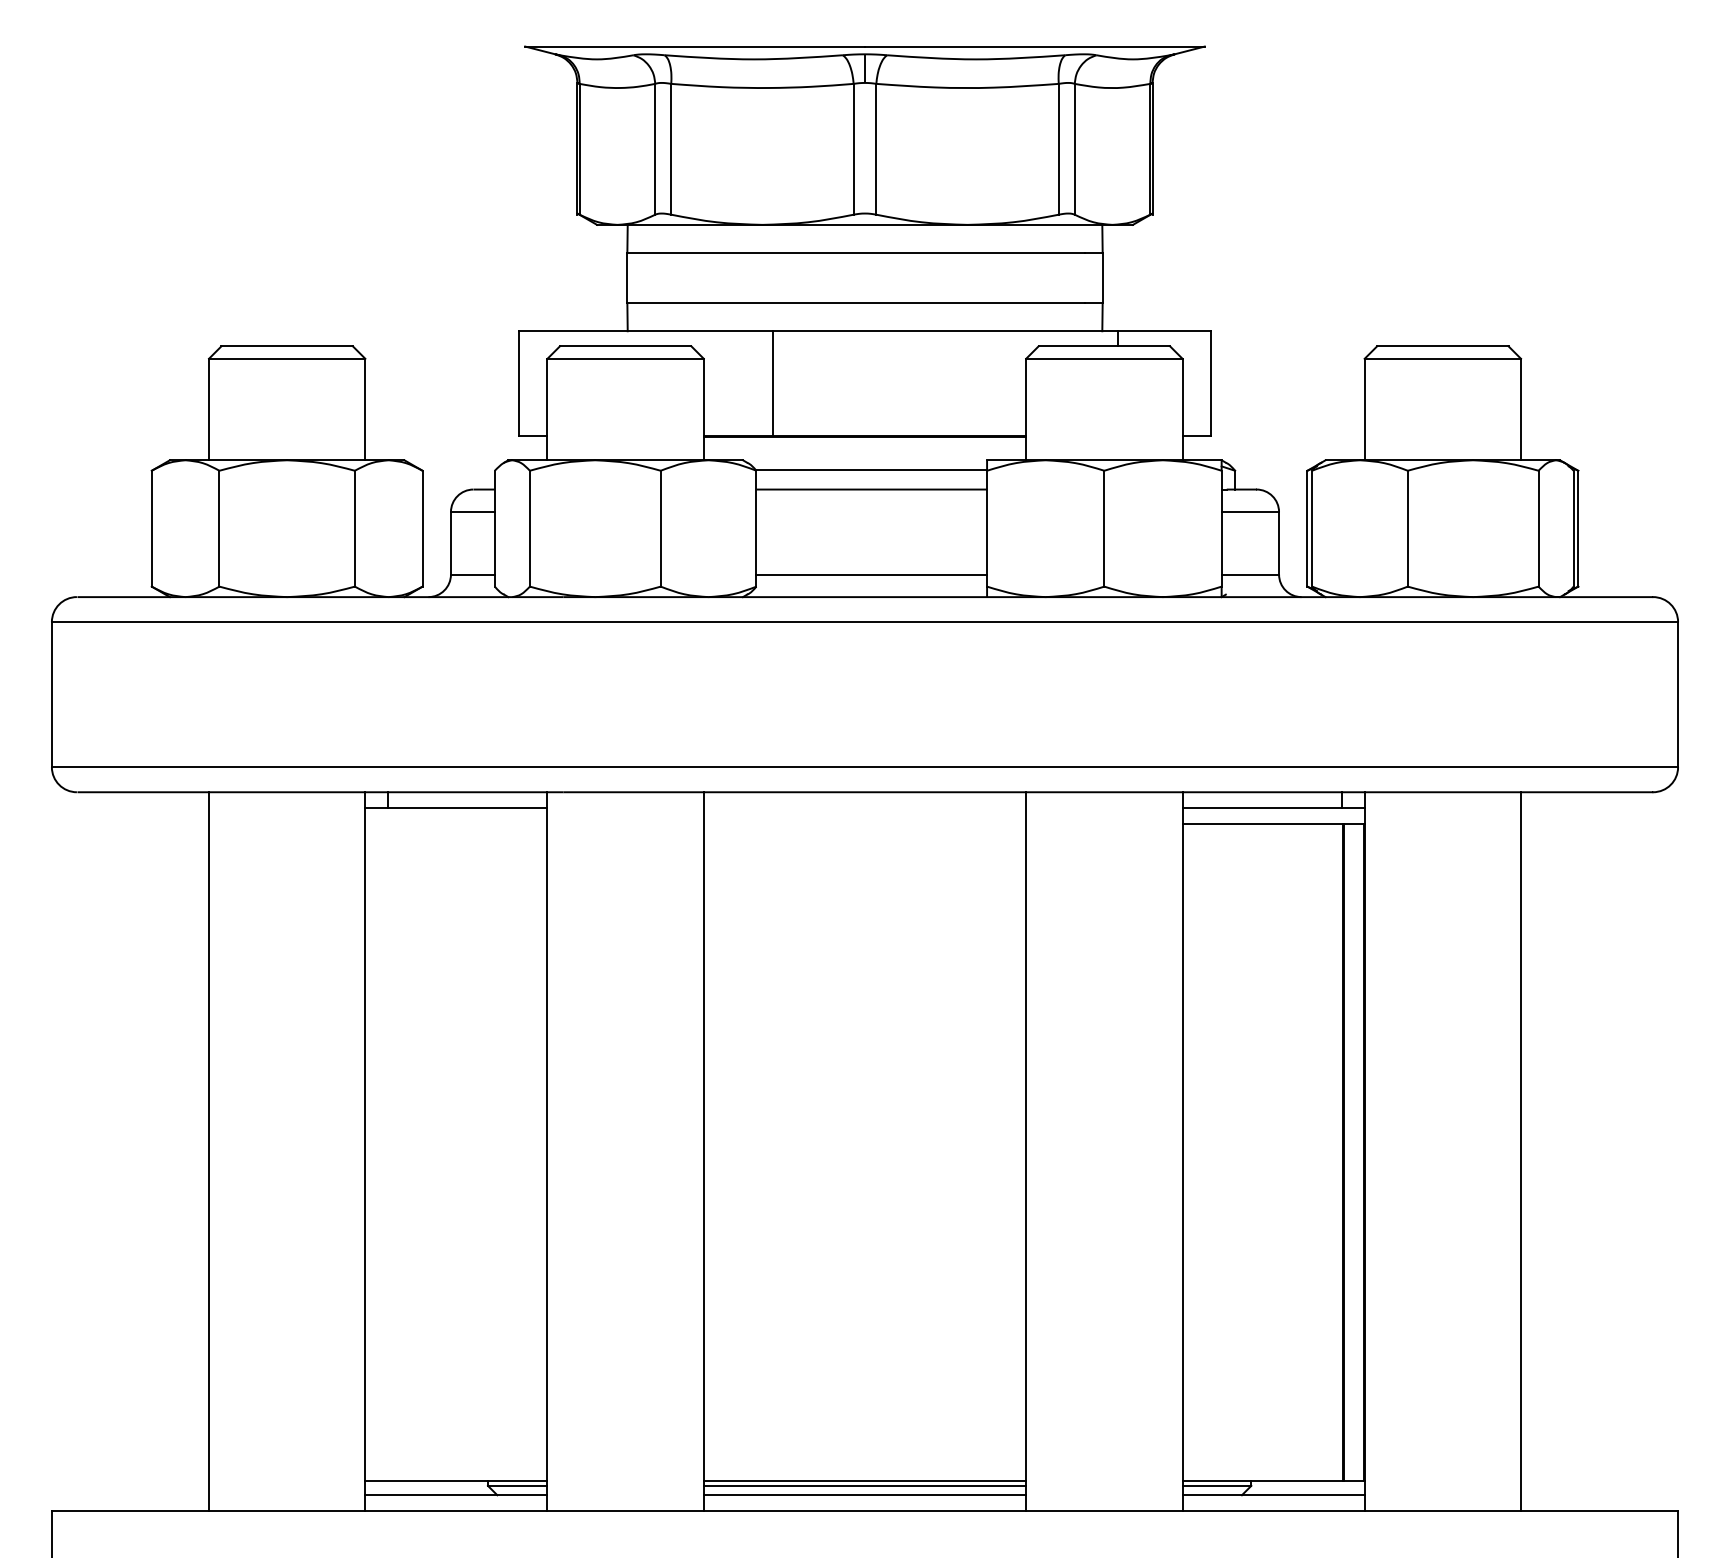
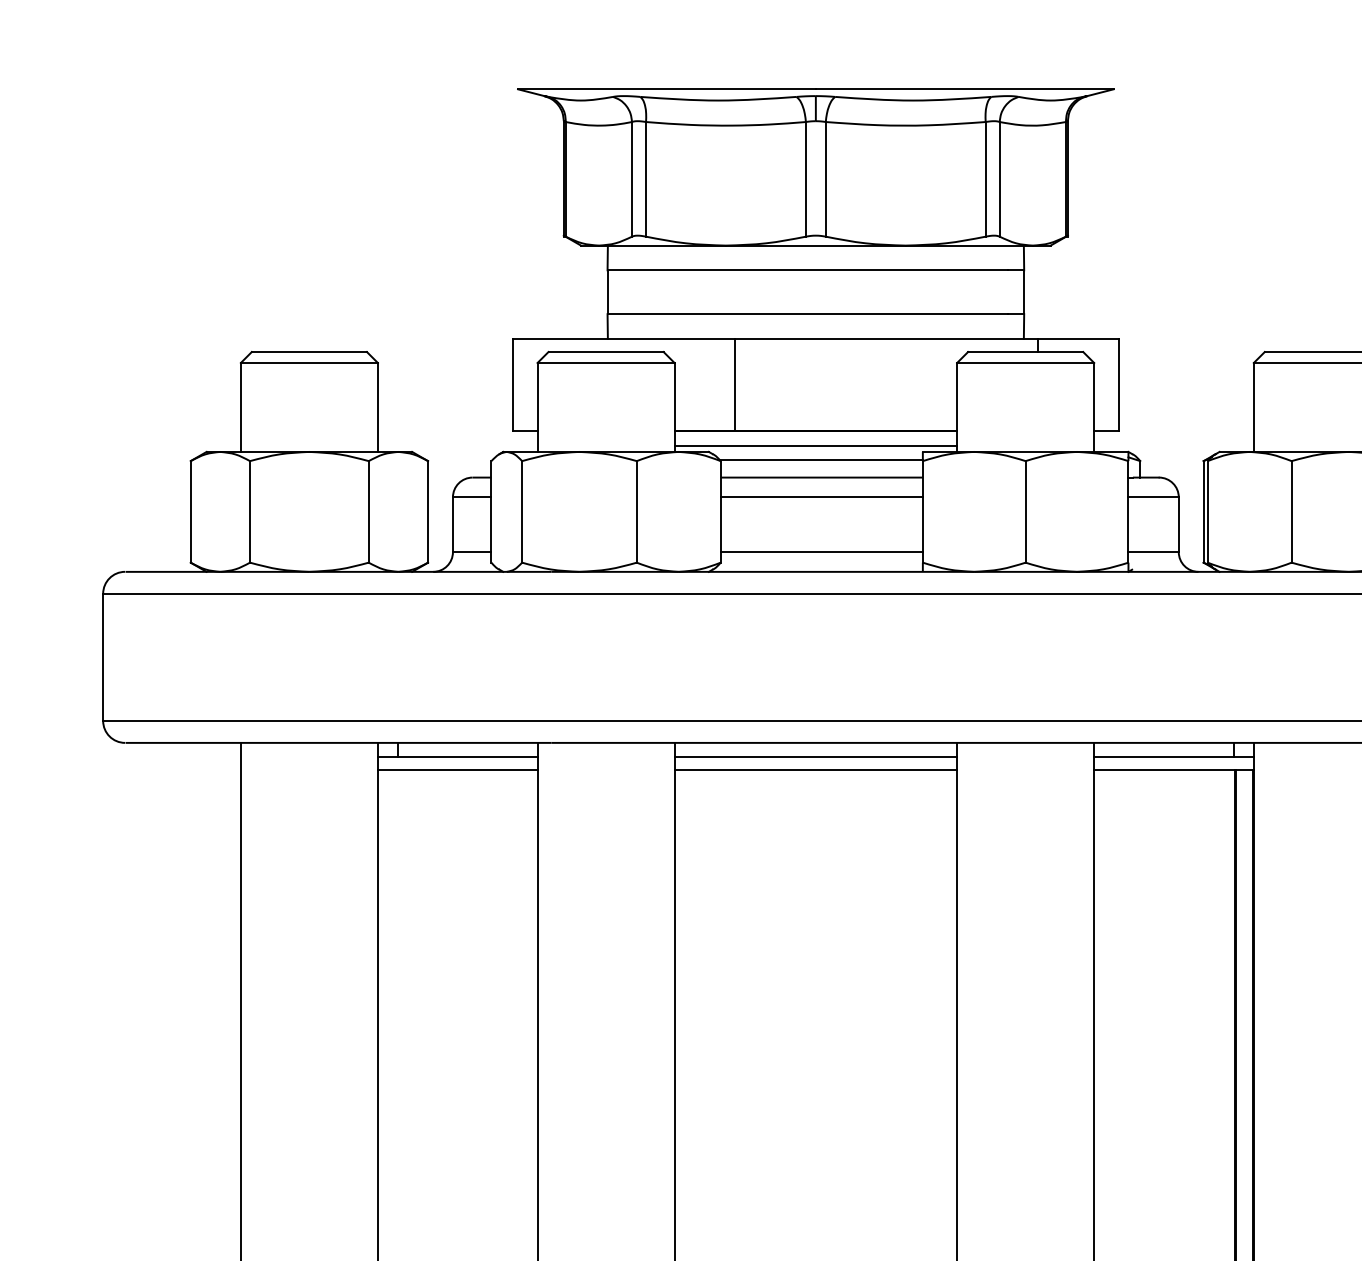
line: (864, 453) -> (815, 445), added
line: (871, 512) -> (821, 497), added
line: (864, 807) -> (815, 756), added
line: (456, 823) -> (457, 770), added
line: (864, 823) -> (815, 770), added

